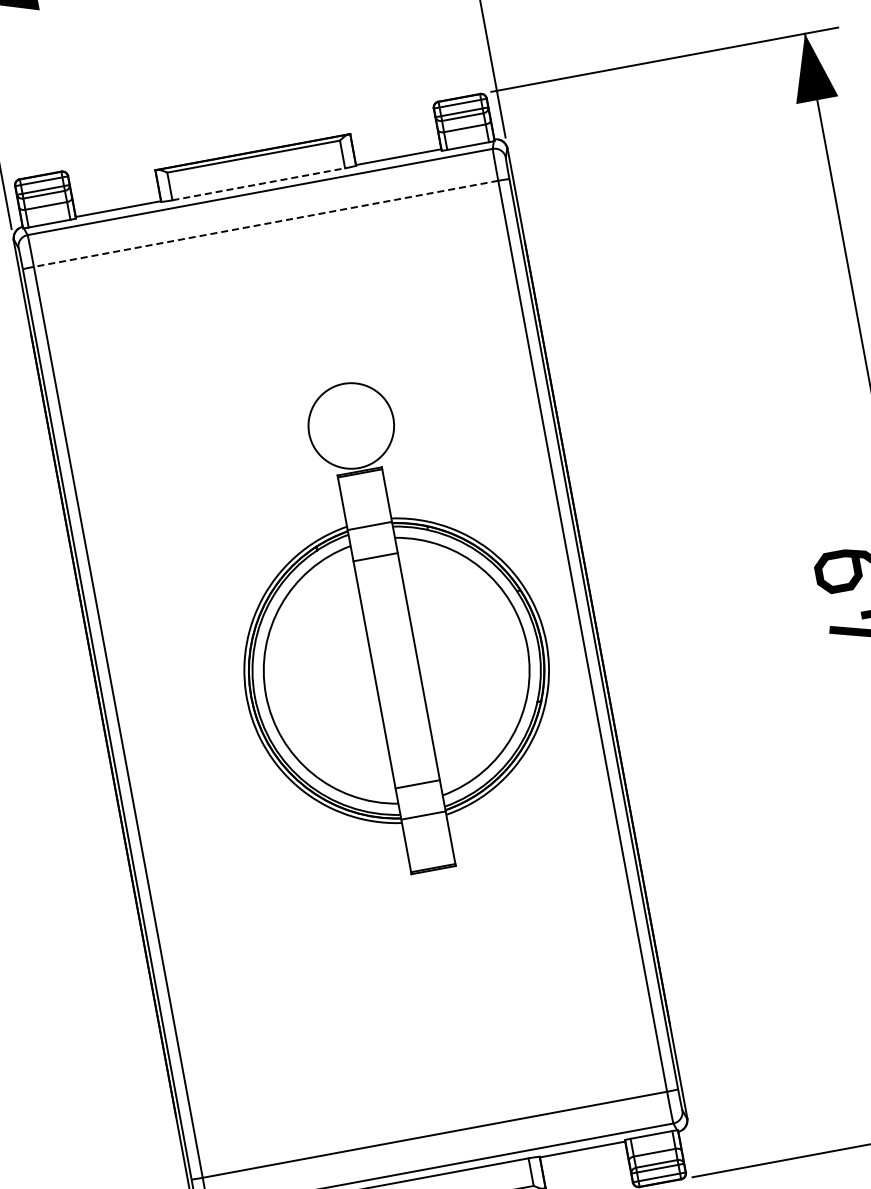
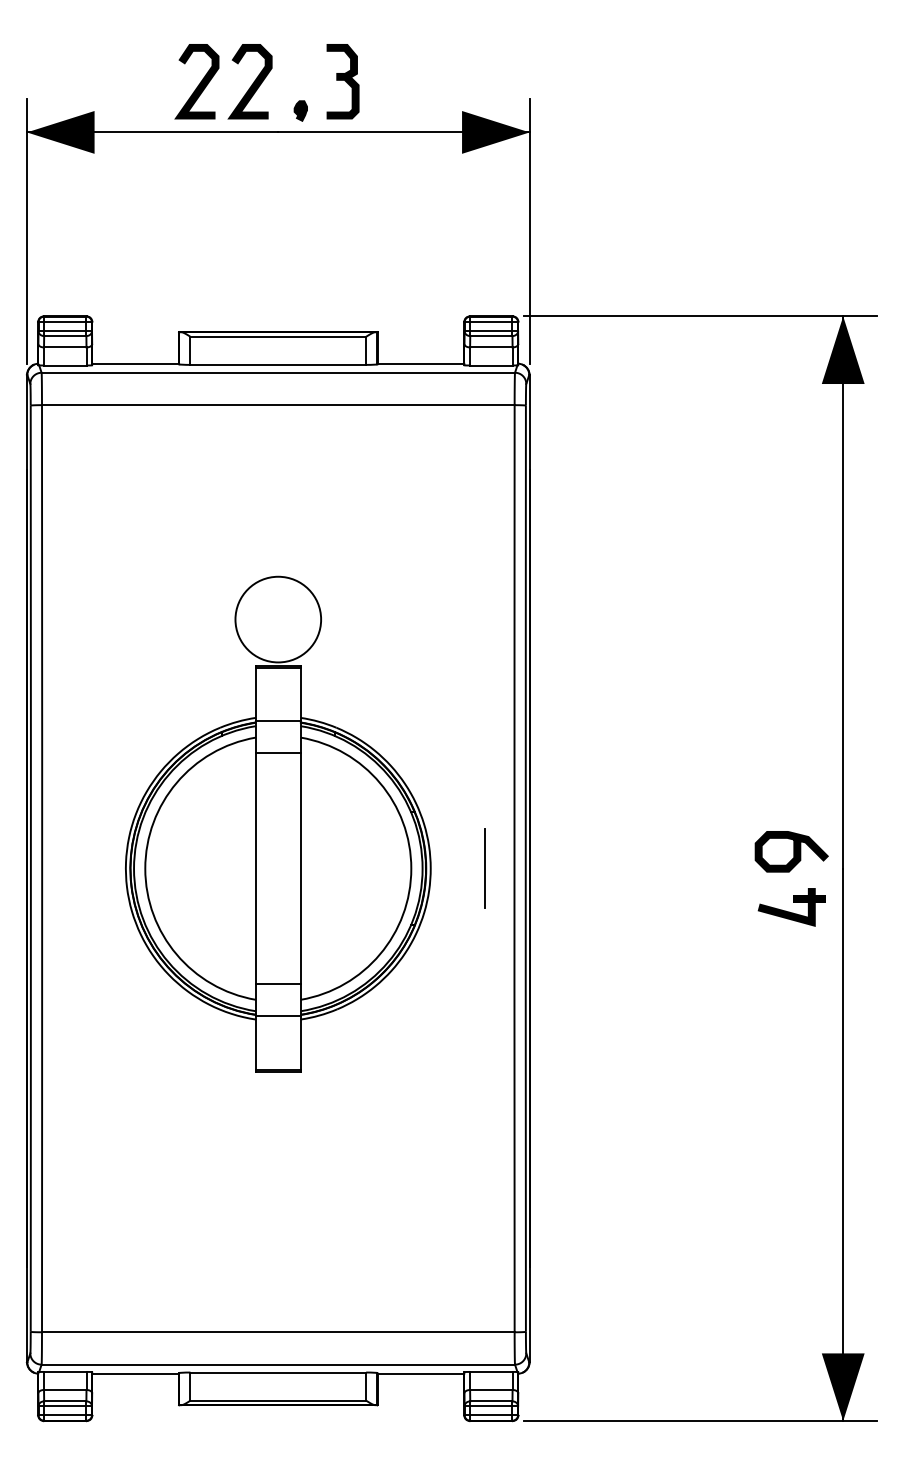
line: (258, 183) -> (278, 364), dashed -> solid
line: (265, 224) -> (277, 405), dashed -> solid
part: (388, 626) -> (278, 823), moved
line: (553, 641) -> (484, 868), added

